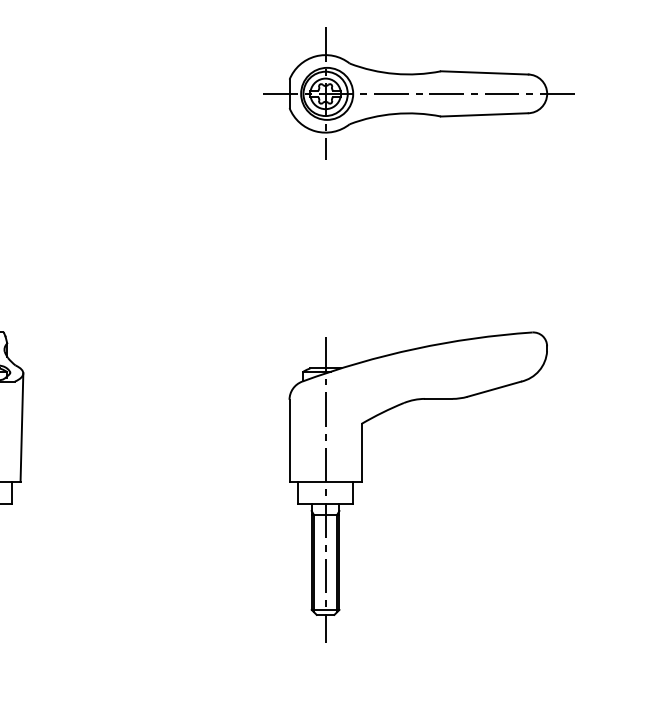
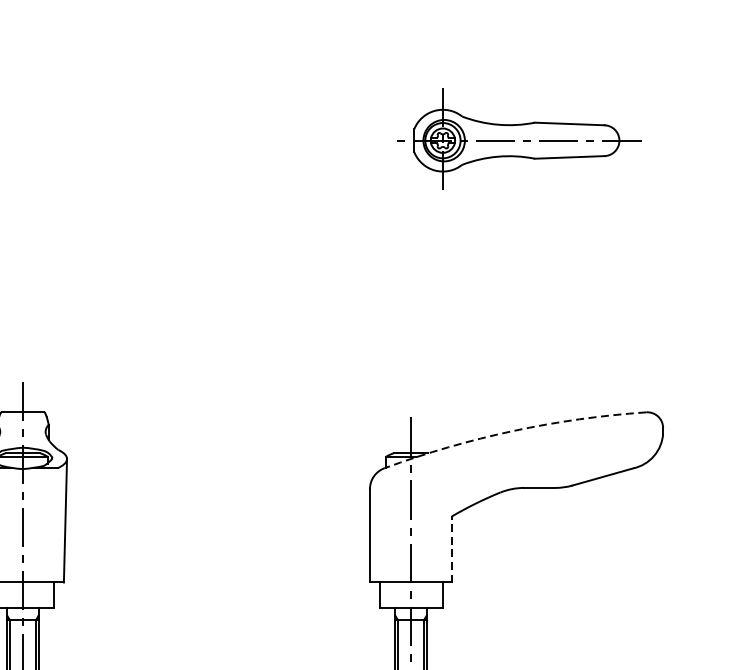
part: (418, 93) -> (516, 140), size x0.7
arc: (415, 348) -> (513, 430), solid -> dashed
line: (361, 452) -> (451, 548), solid -> dashed

